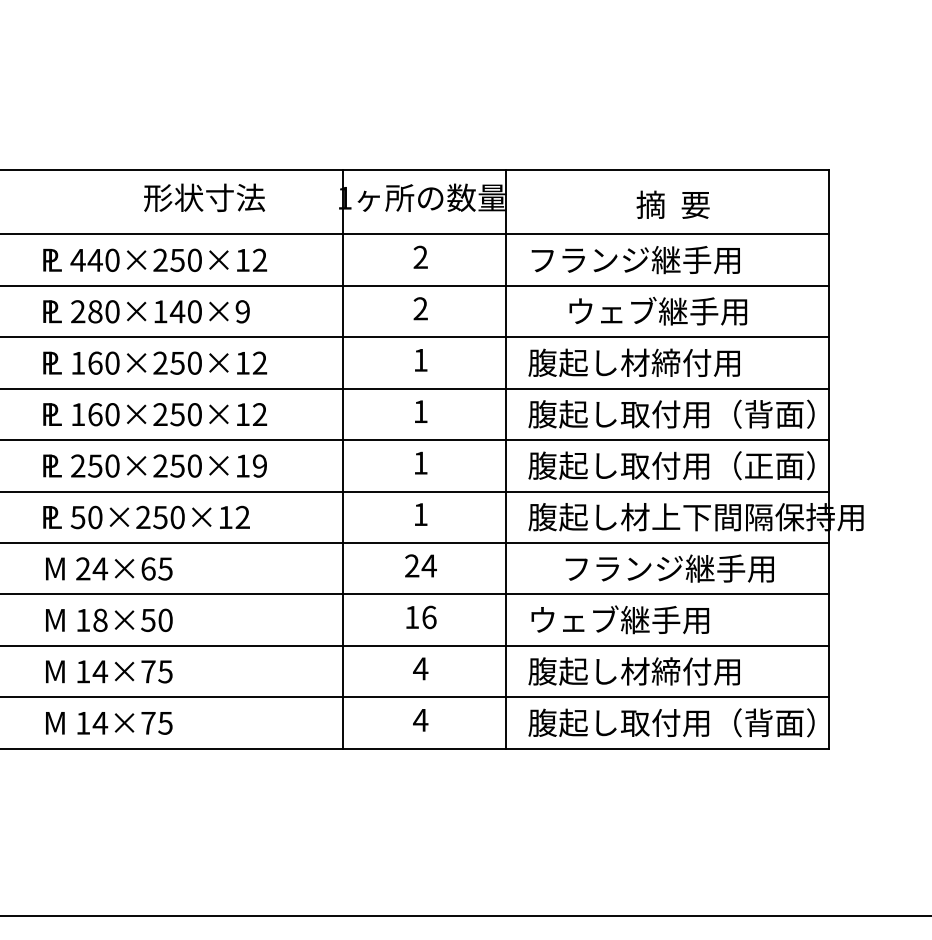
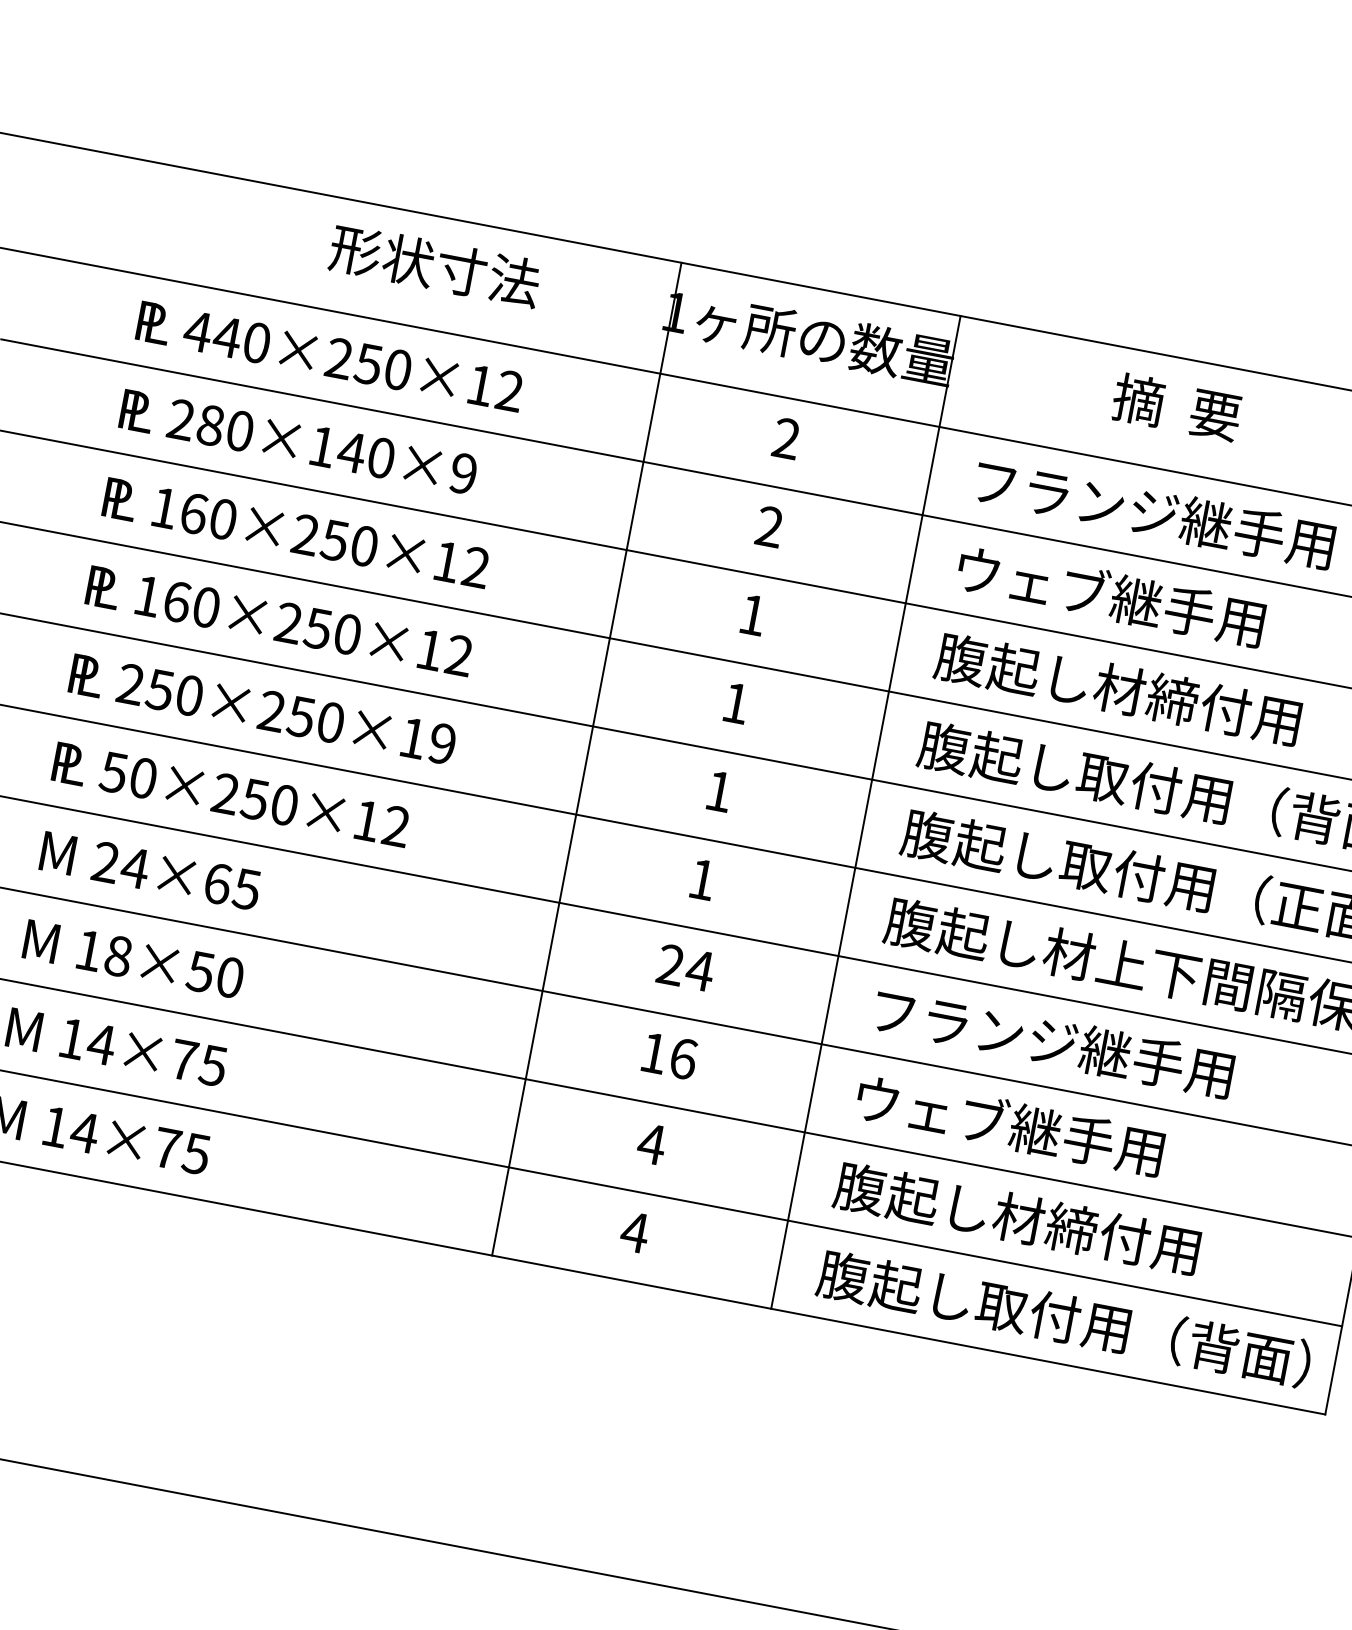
text: (672, 204) -> (1176, 406), moved
text: (658, 310) -> (1111, 595), moved
text: (669, 568) -> (1052, 1042), moved

